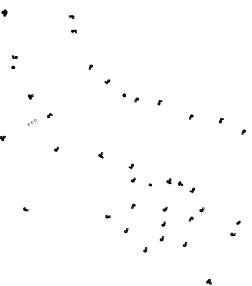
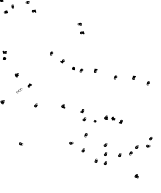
part: (72, 23) -> (80, 28), moved
part: (195, 214) -> (133, 150), moved
part: (163, 223) -> (105, 153), moved

